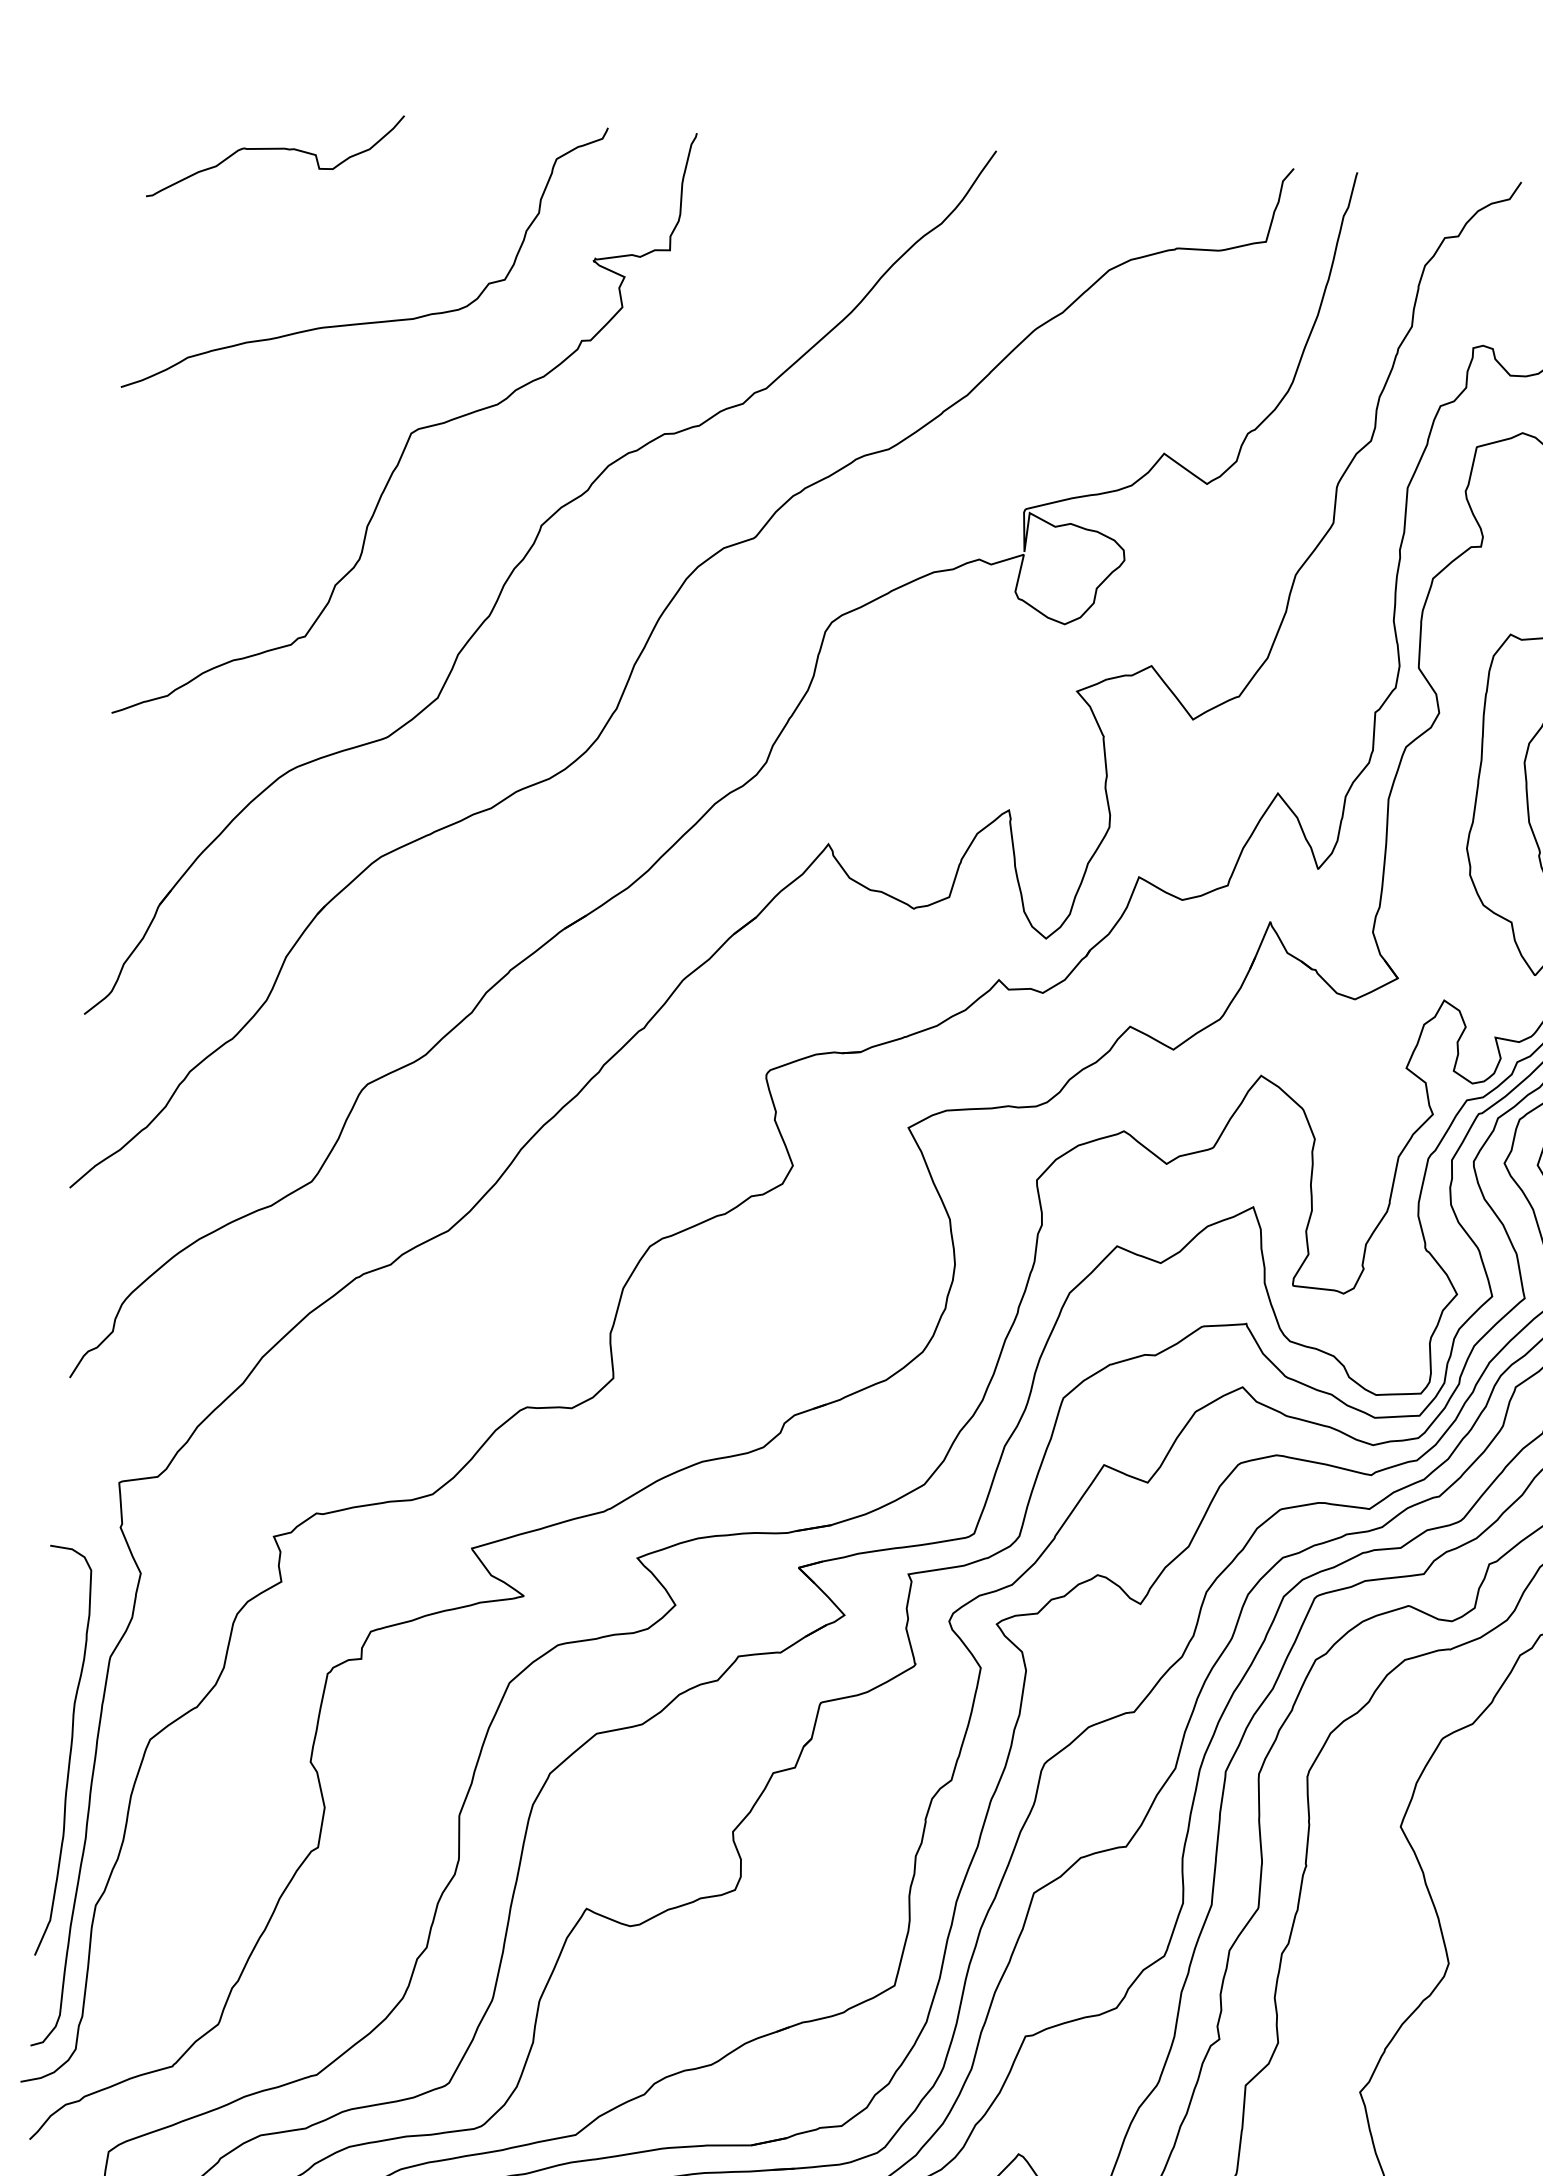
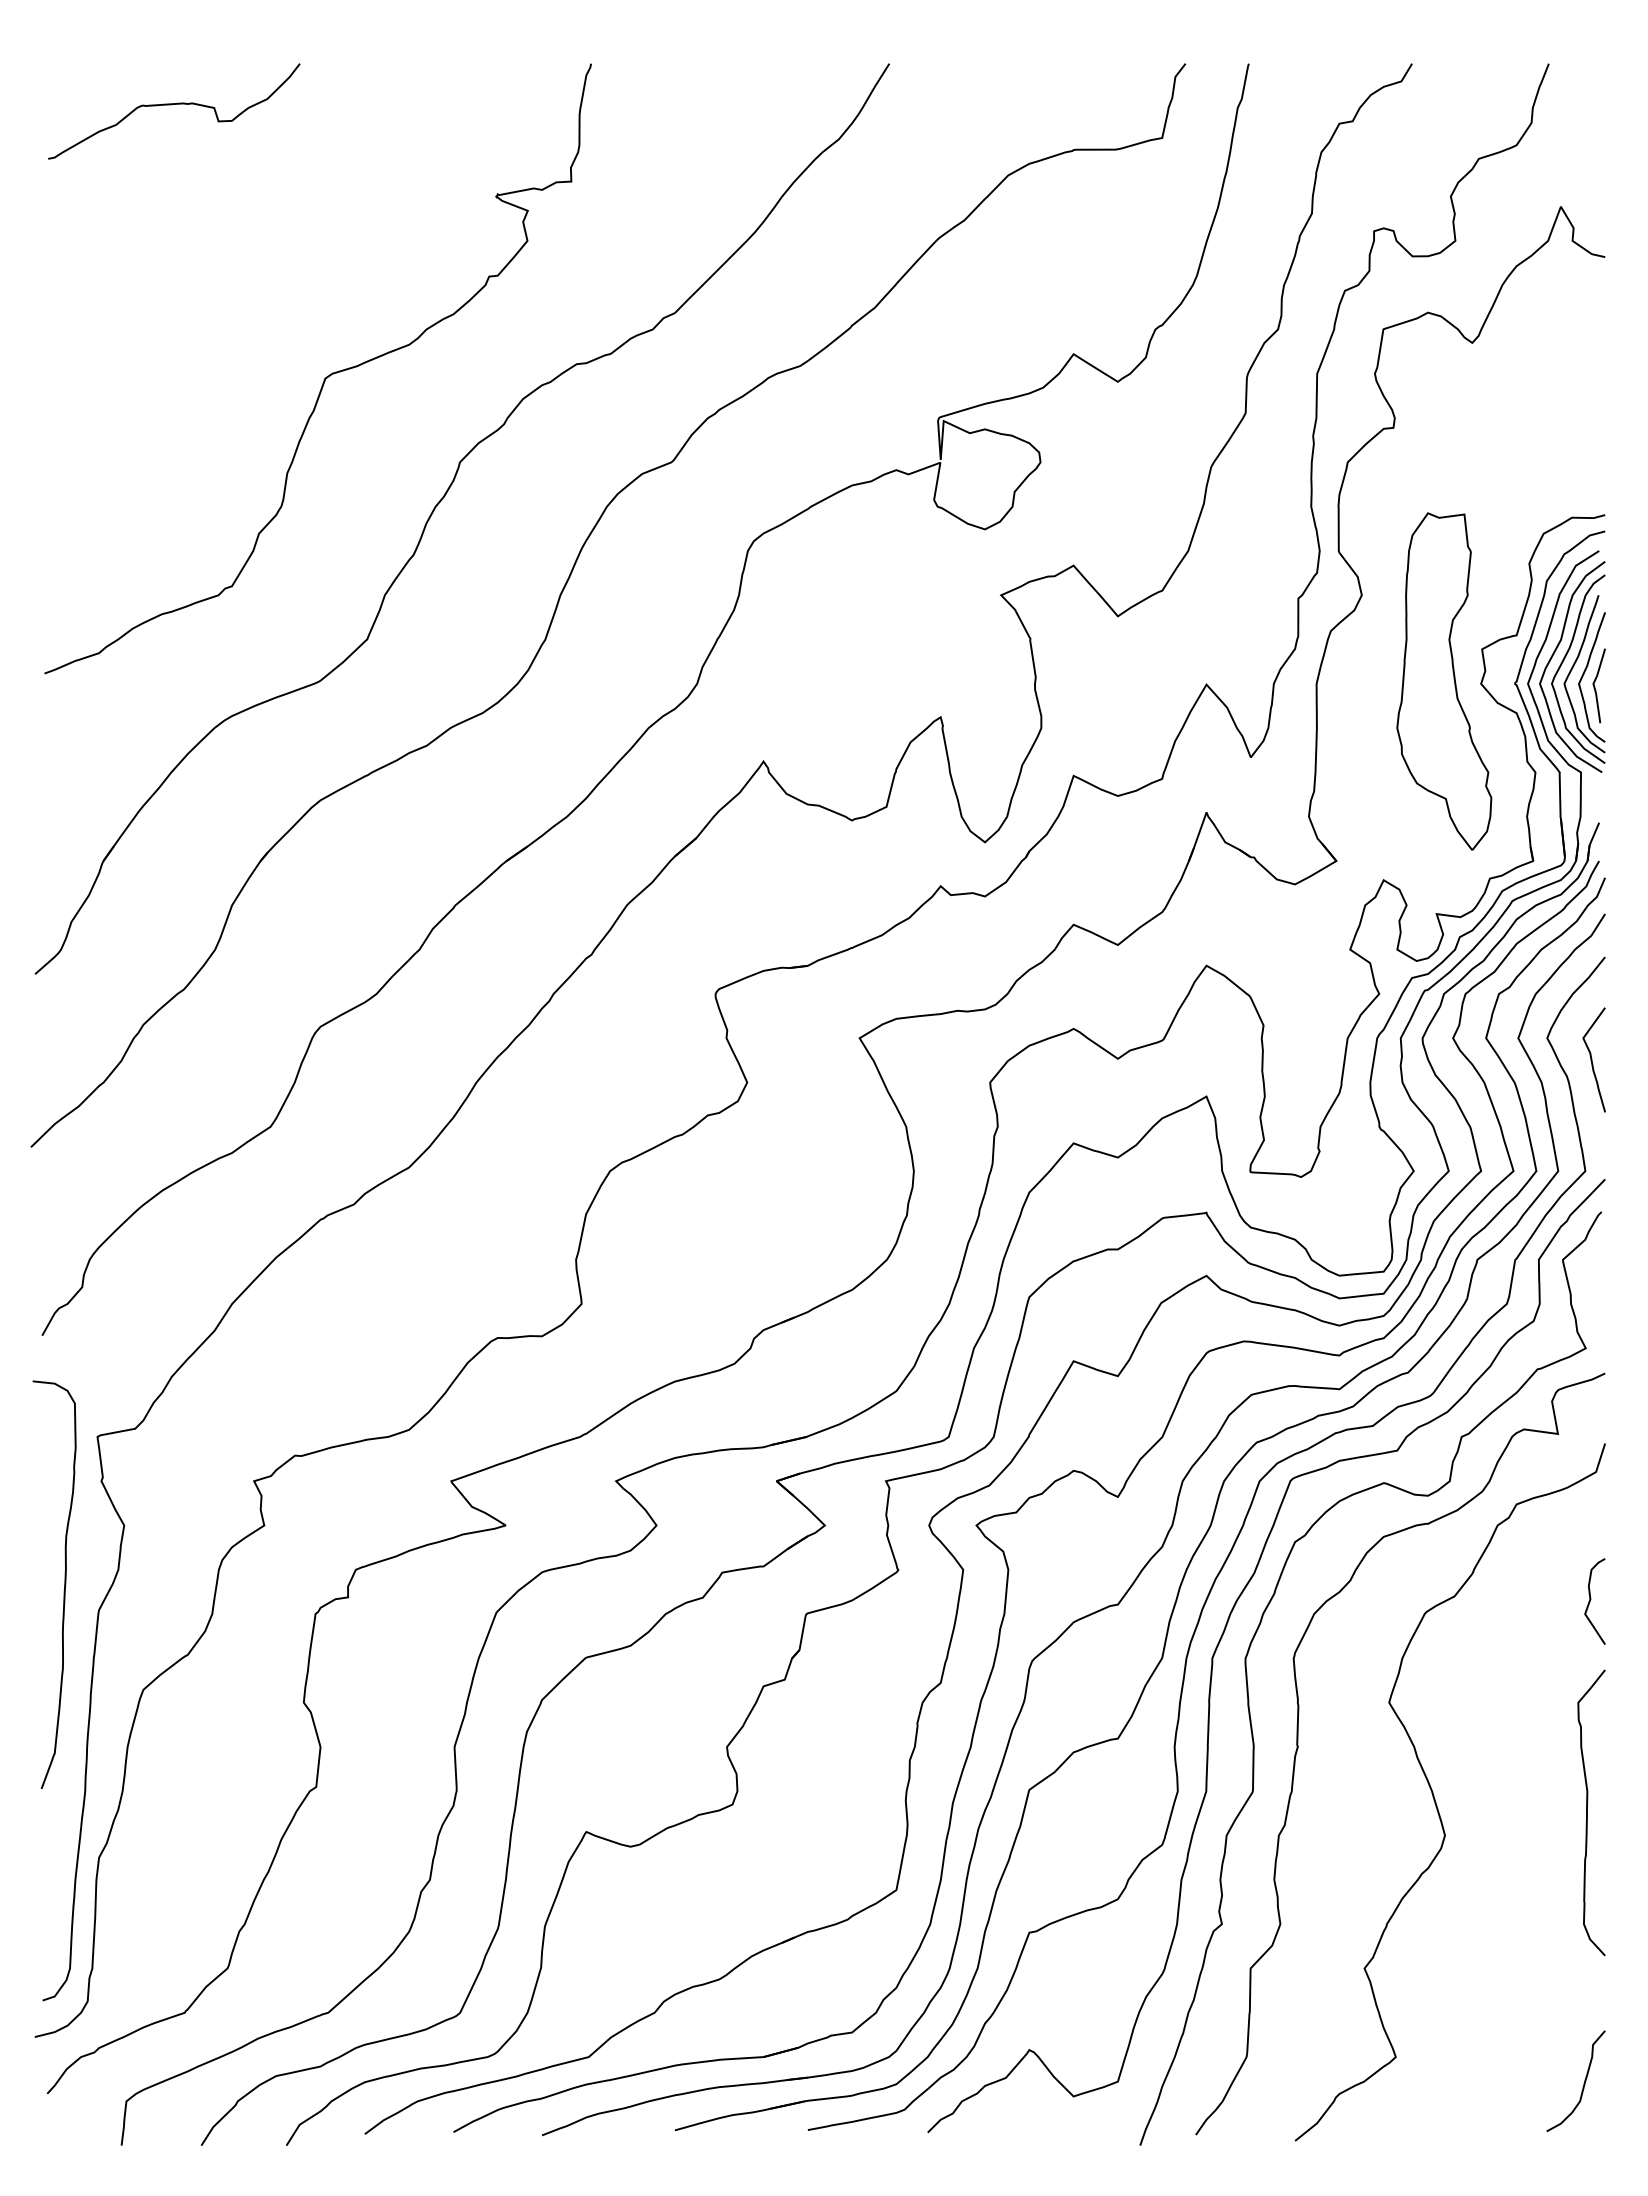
curve: (367, 321) -> (275, 270), removed
curve: (70, 1751) -> (64, 1584), moved

